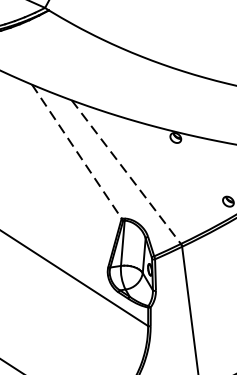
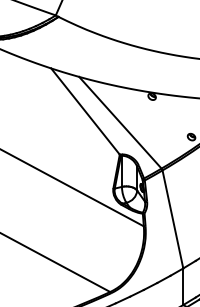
line: (76, 151) -> (85, 111), dashed -> solid
line: (126, 171) -> (120, 122), dashed -> solid

